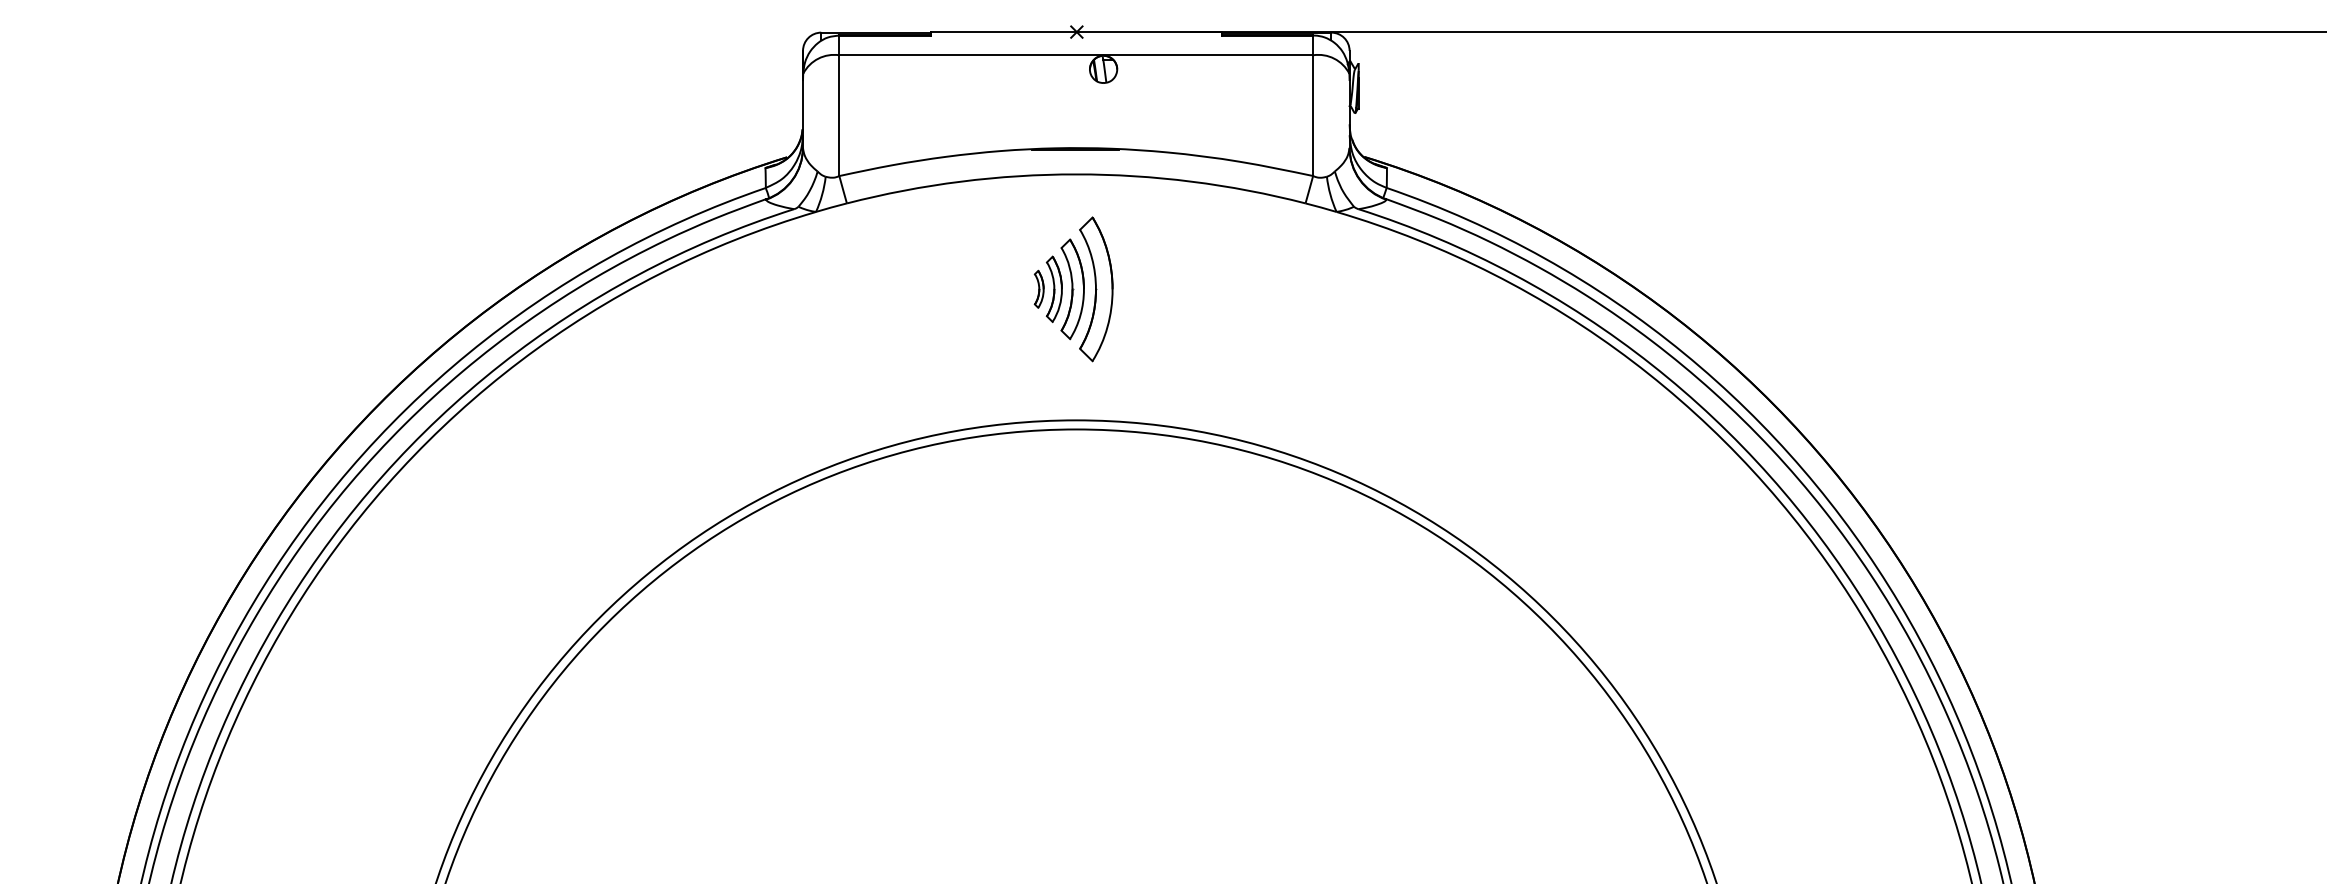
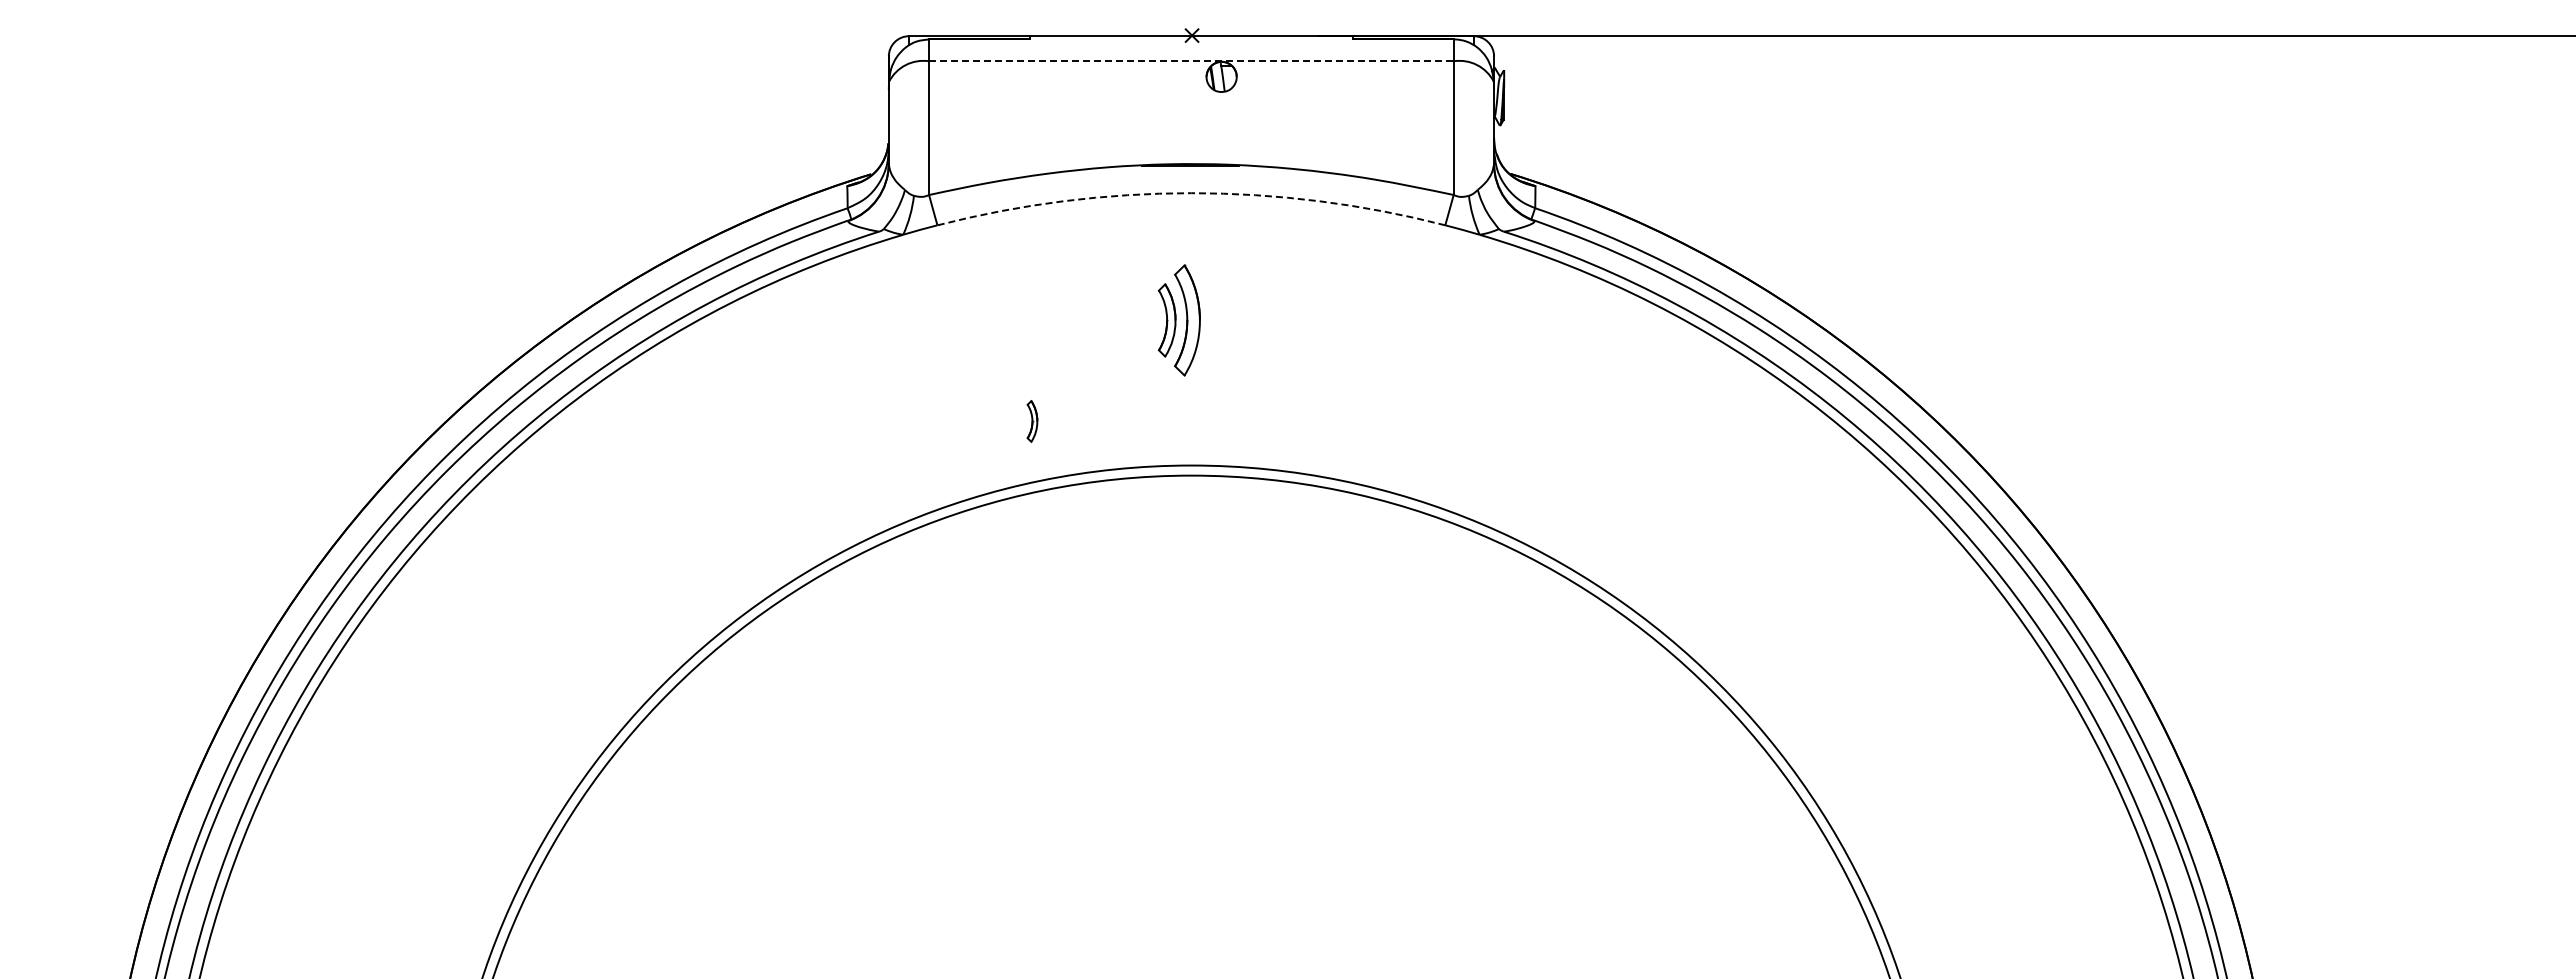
line: (1076, 55) -> (1191, 61), solid -> dashed
arc: (1076, 174) -> (1191, 193), solid -> dashed
part: (1096, 288) -> (1213, 319), removed
part: (1039, 289) -> (1032, 421), moved

